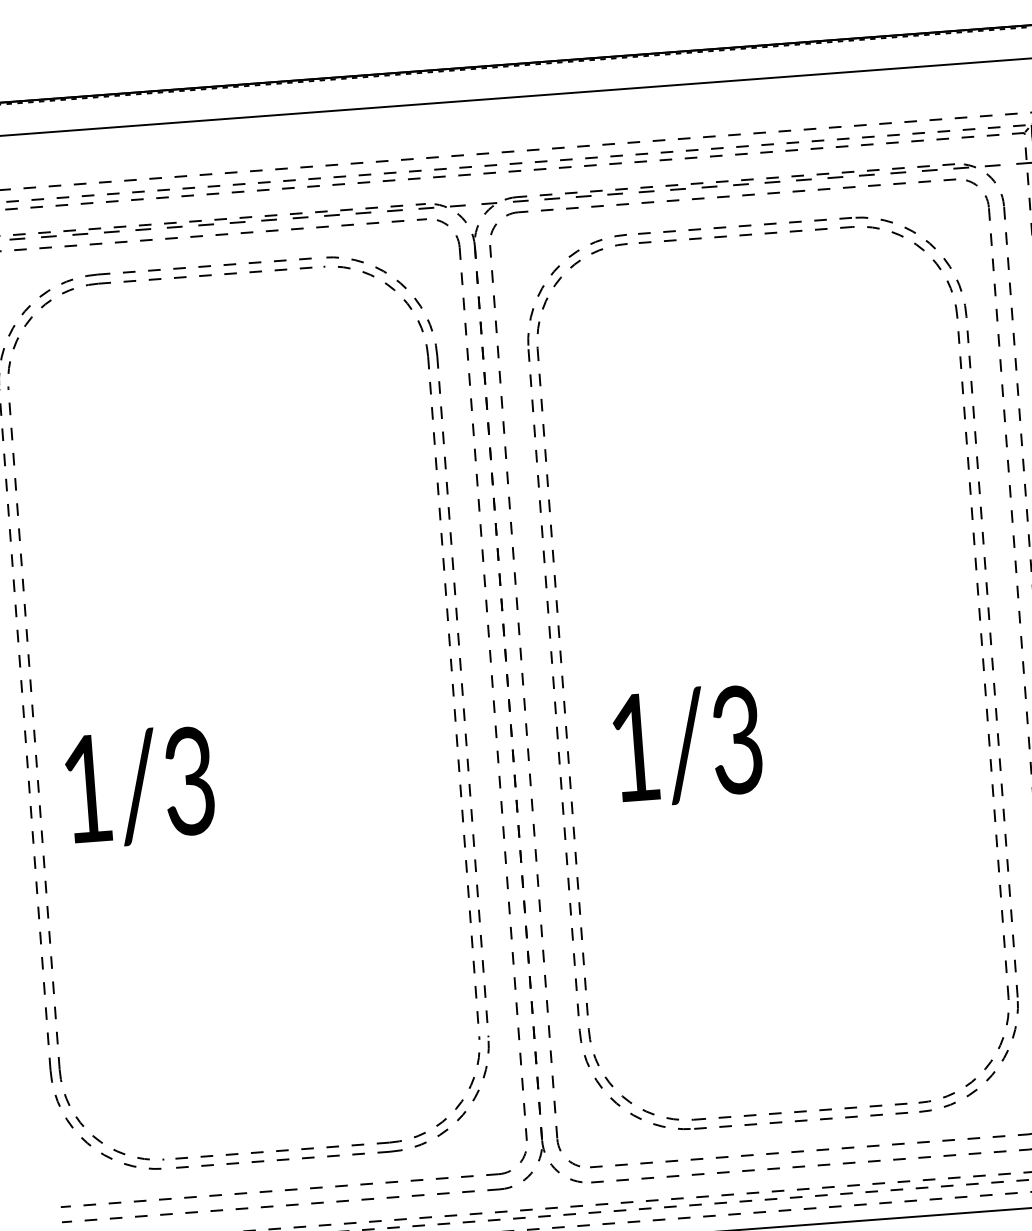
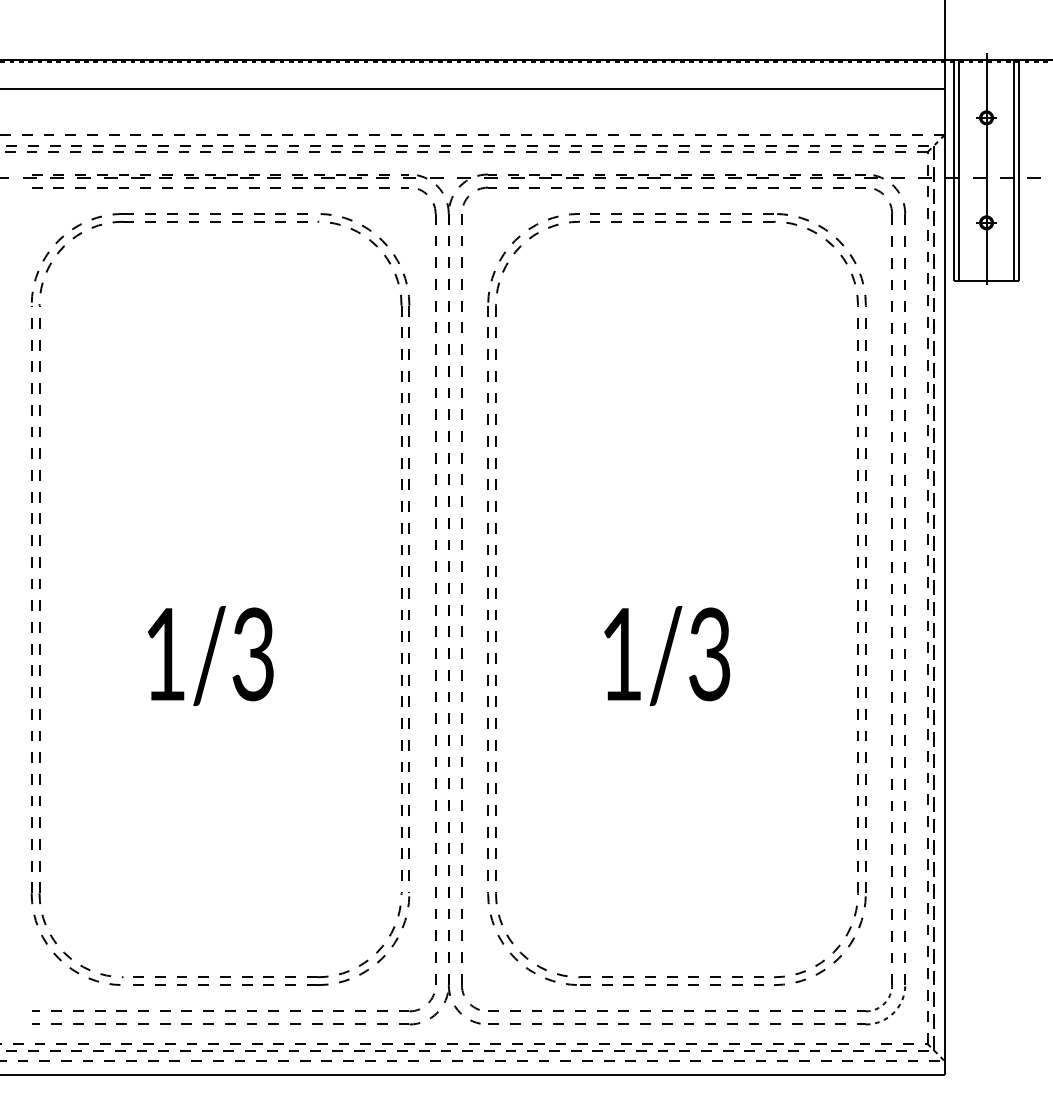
text: (688, 745) -> (667, 655), moved
text: (139, 786) -> (210, 655), moved

